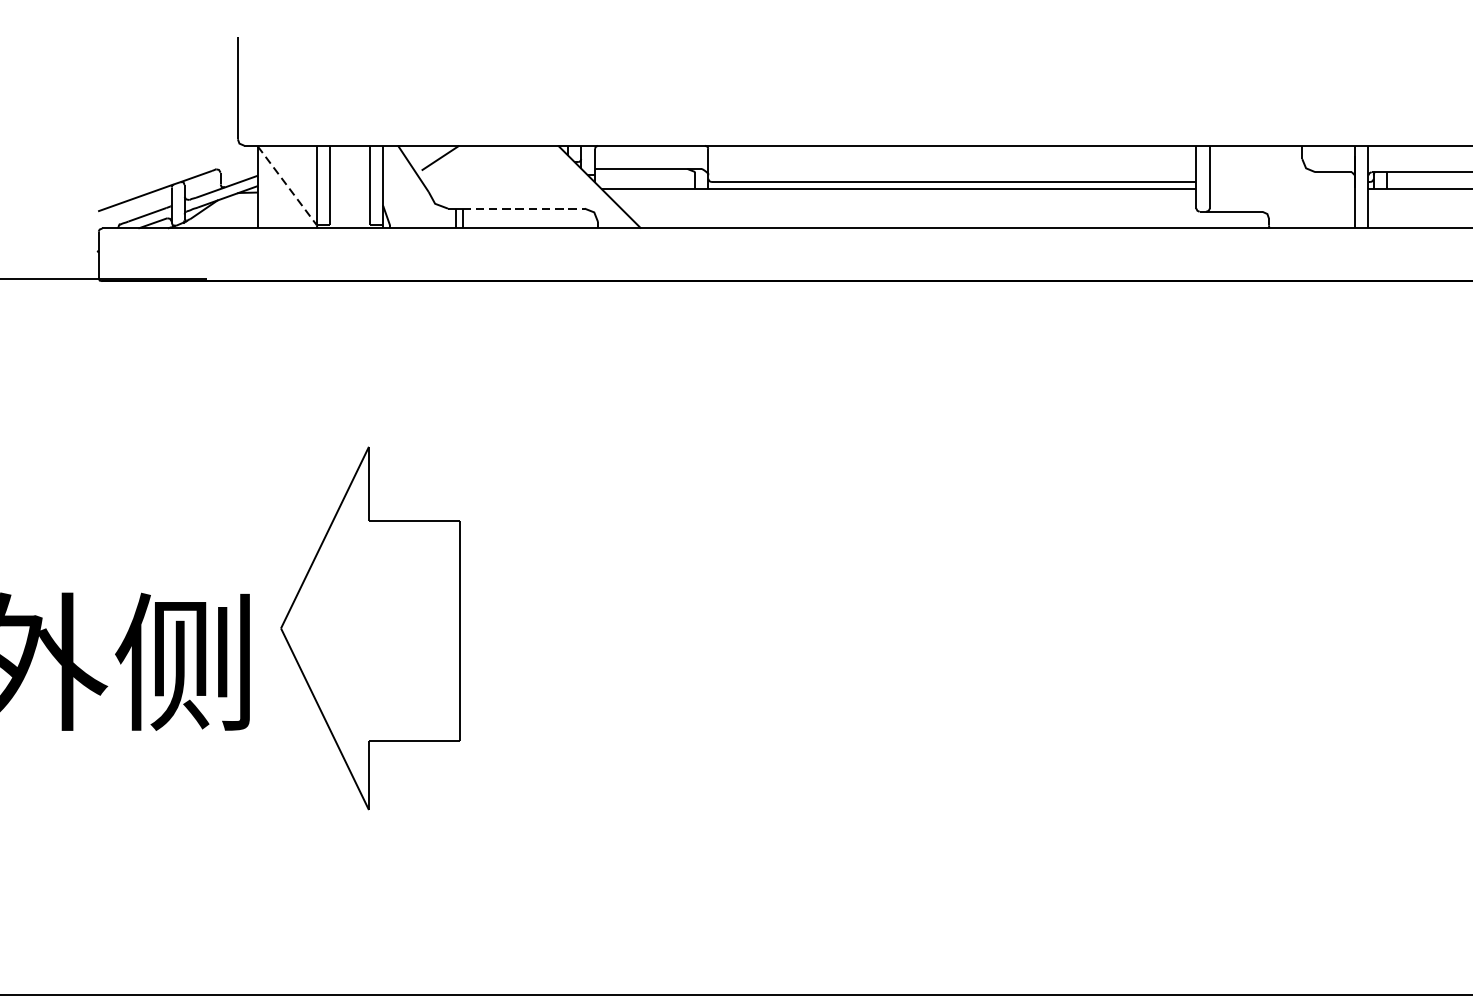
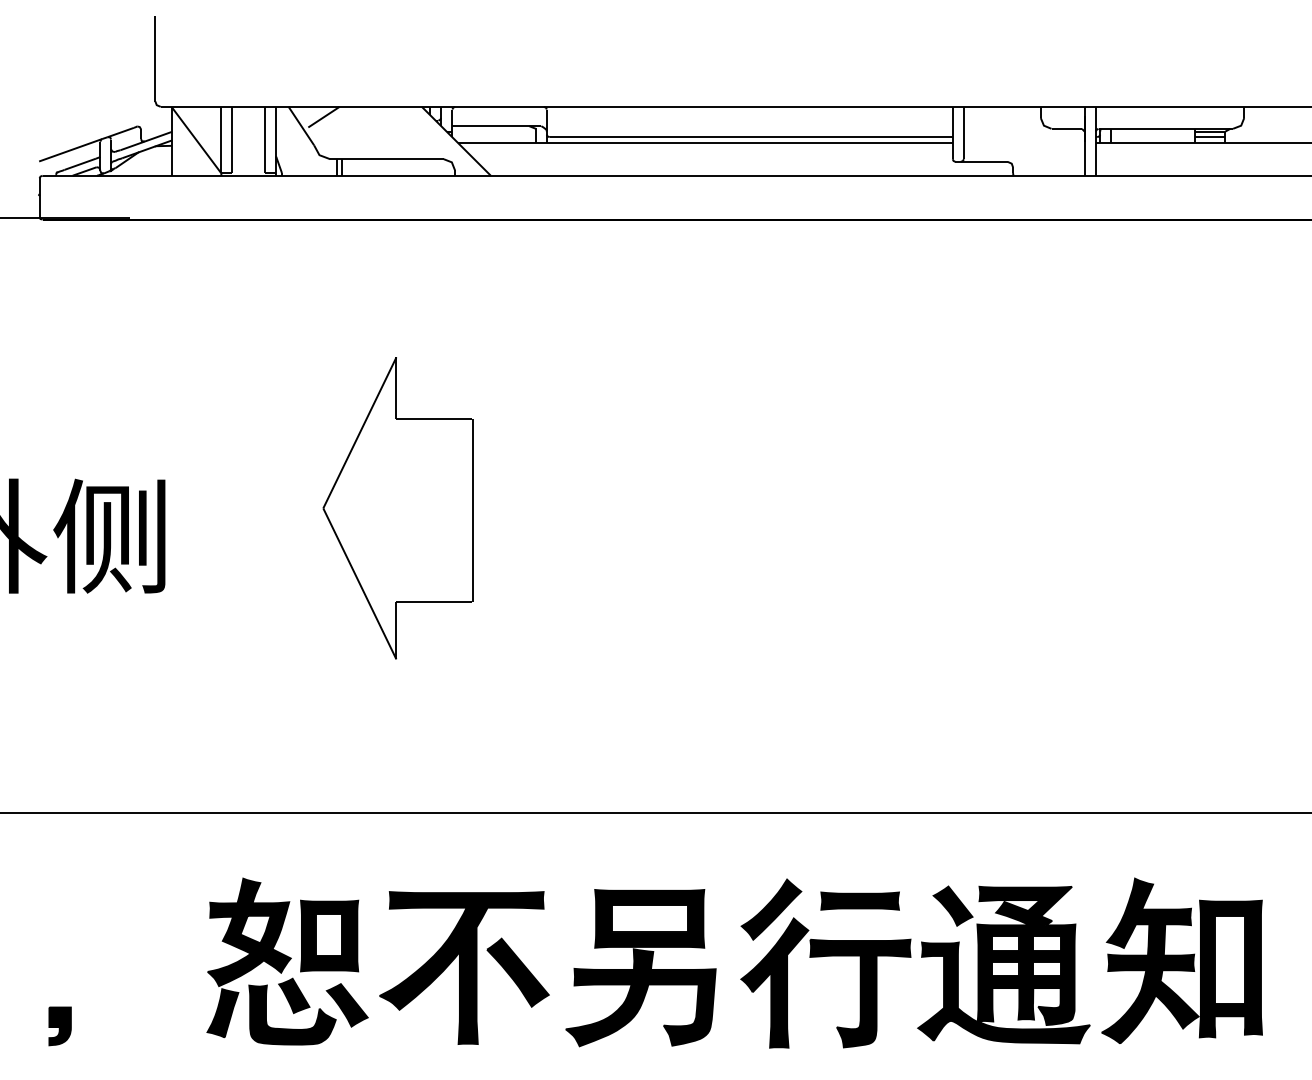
line: (287, 186) -> (196, 140), dashed -> solid
line: (524, 208) -> (393, 159), dashed -> solid
part: (370, 628) -> (397, 508), moved

